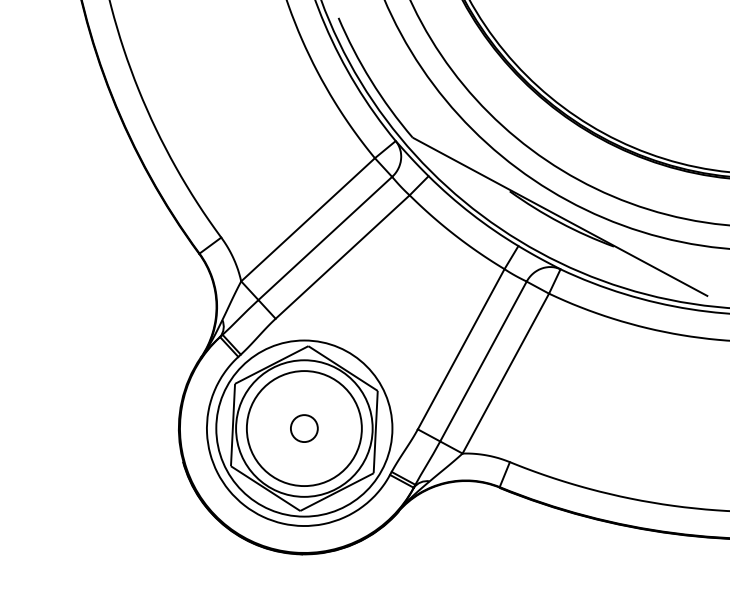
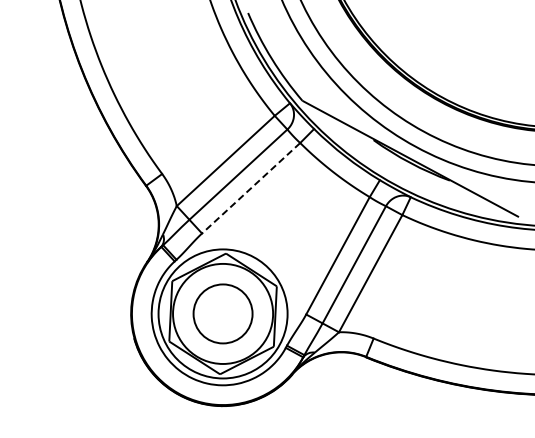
line: (343, 257) -> (251, 188), solid -> dashed
circle: (303, 427) -> (222, 313), removed
circle: (303, 427) -> (222, 313), size x0.7

